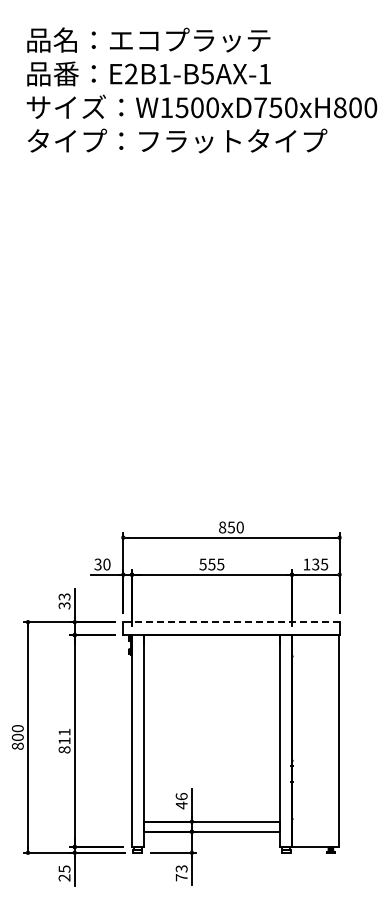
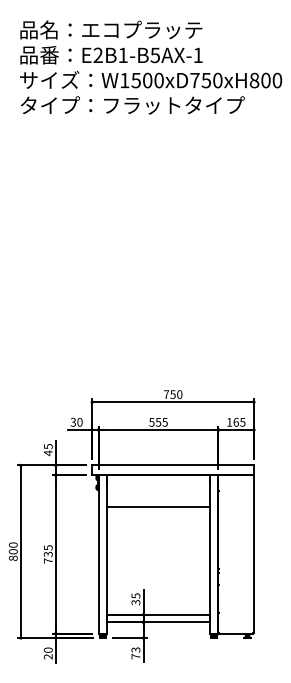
text: (222, 527) -> (166, 394), 850 -> 750
text: (315, 564) -> (236, 422), 135 -> 165
text: (64, 601) -> (48, 449), 33 -> 45
line: (230, 622) -> (172, 465), dashed -> solid
line: (211, 678) -> (158, 507), added
text: (64, 740) -> (48, 553), 811 -> 735
text: (181, 801) -> (135, 599), 46 -> 35
text: (64, 868) -> (48, 649), 25 -> 20

